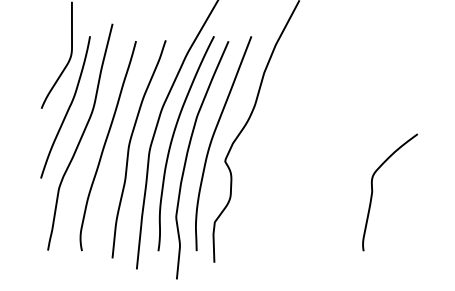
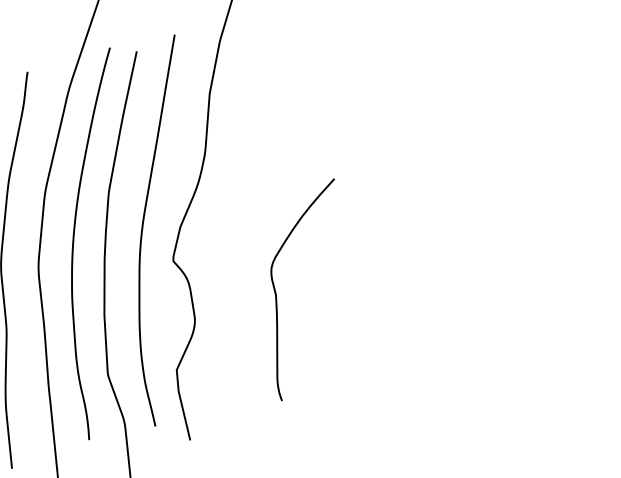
curve: (373, 191) -> (278, 293), moved

